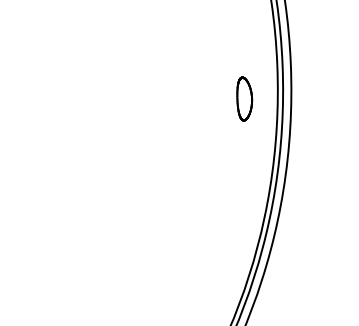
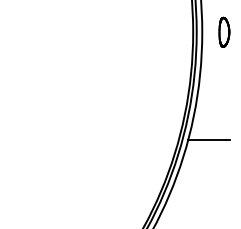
part: (244, 97) -> (224, 31), moved
line: (308, 223) -> (209, 139), added

